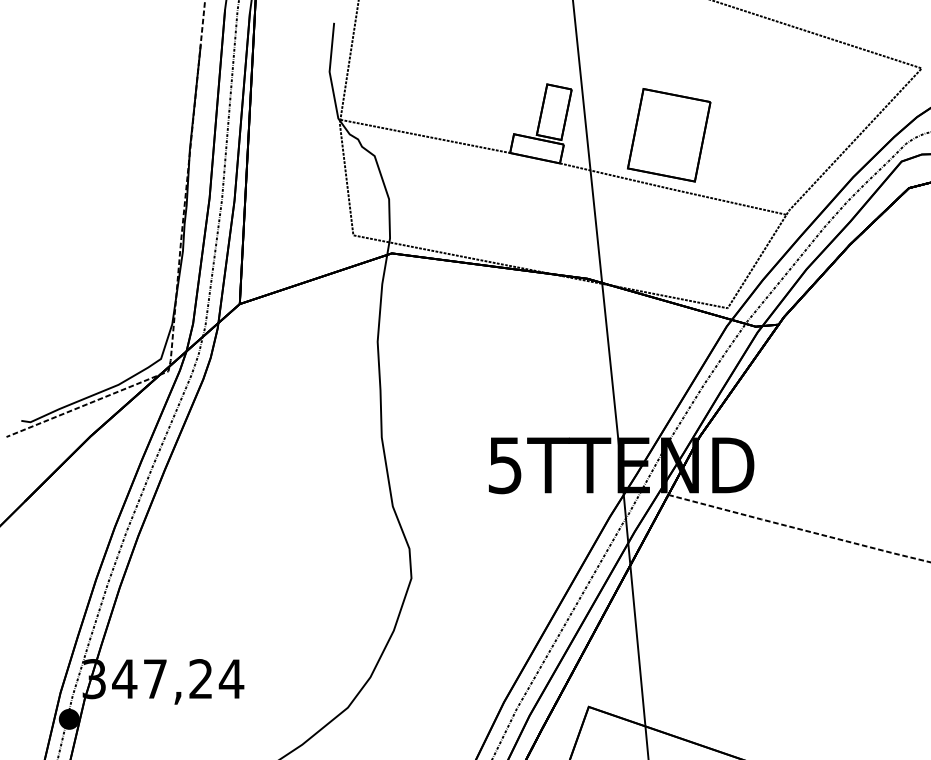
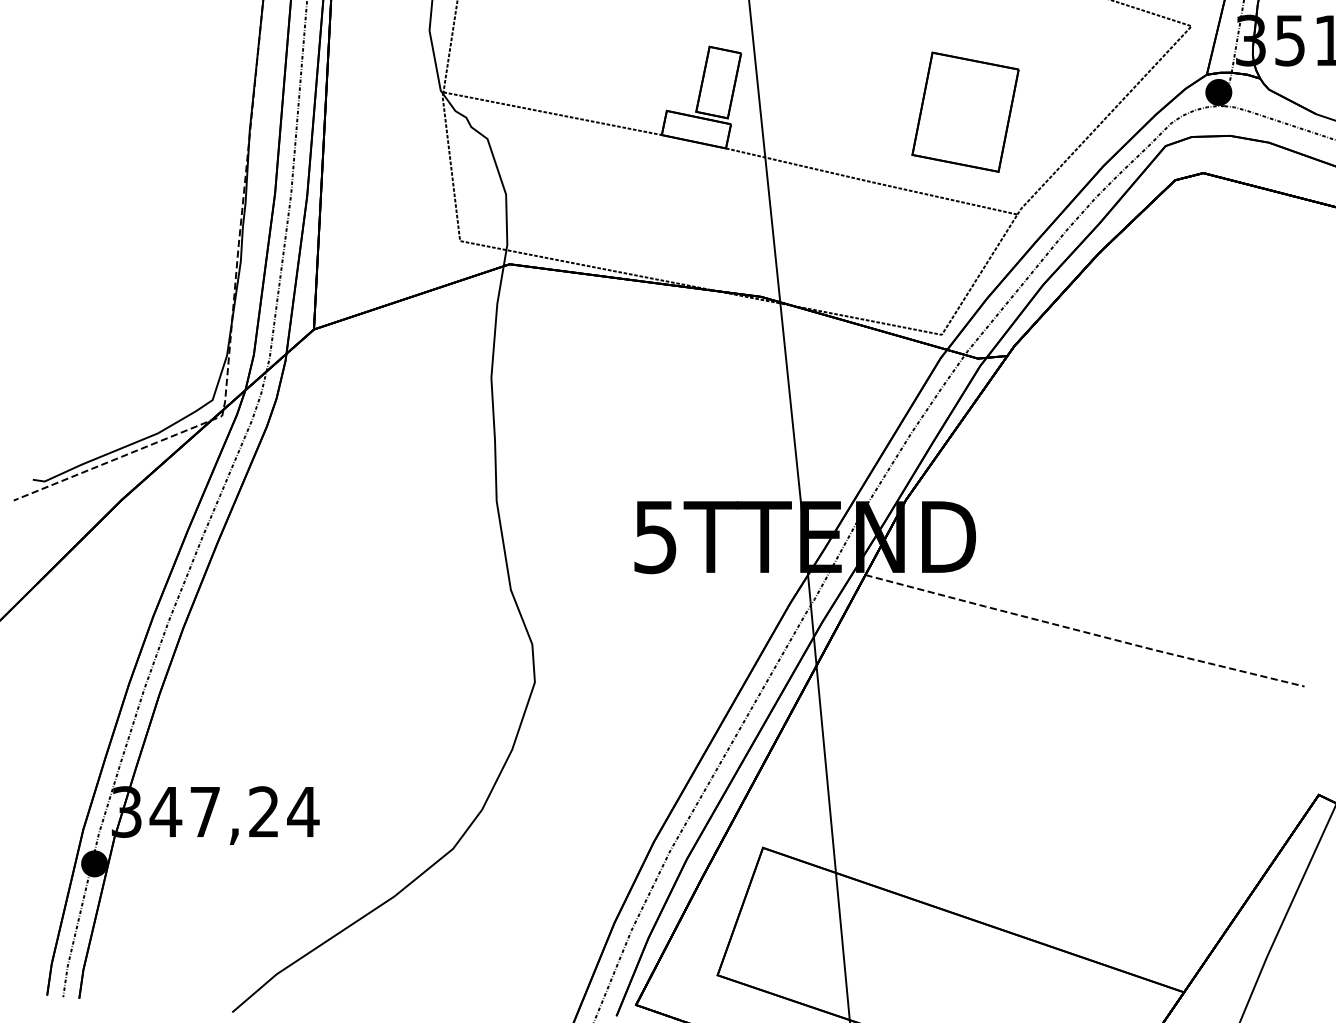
part: (669, 134) -> (965, 111), moved

